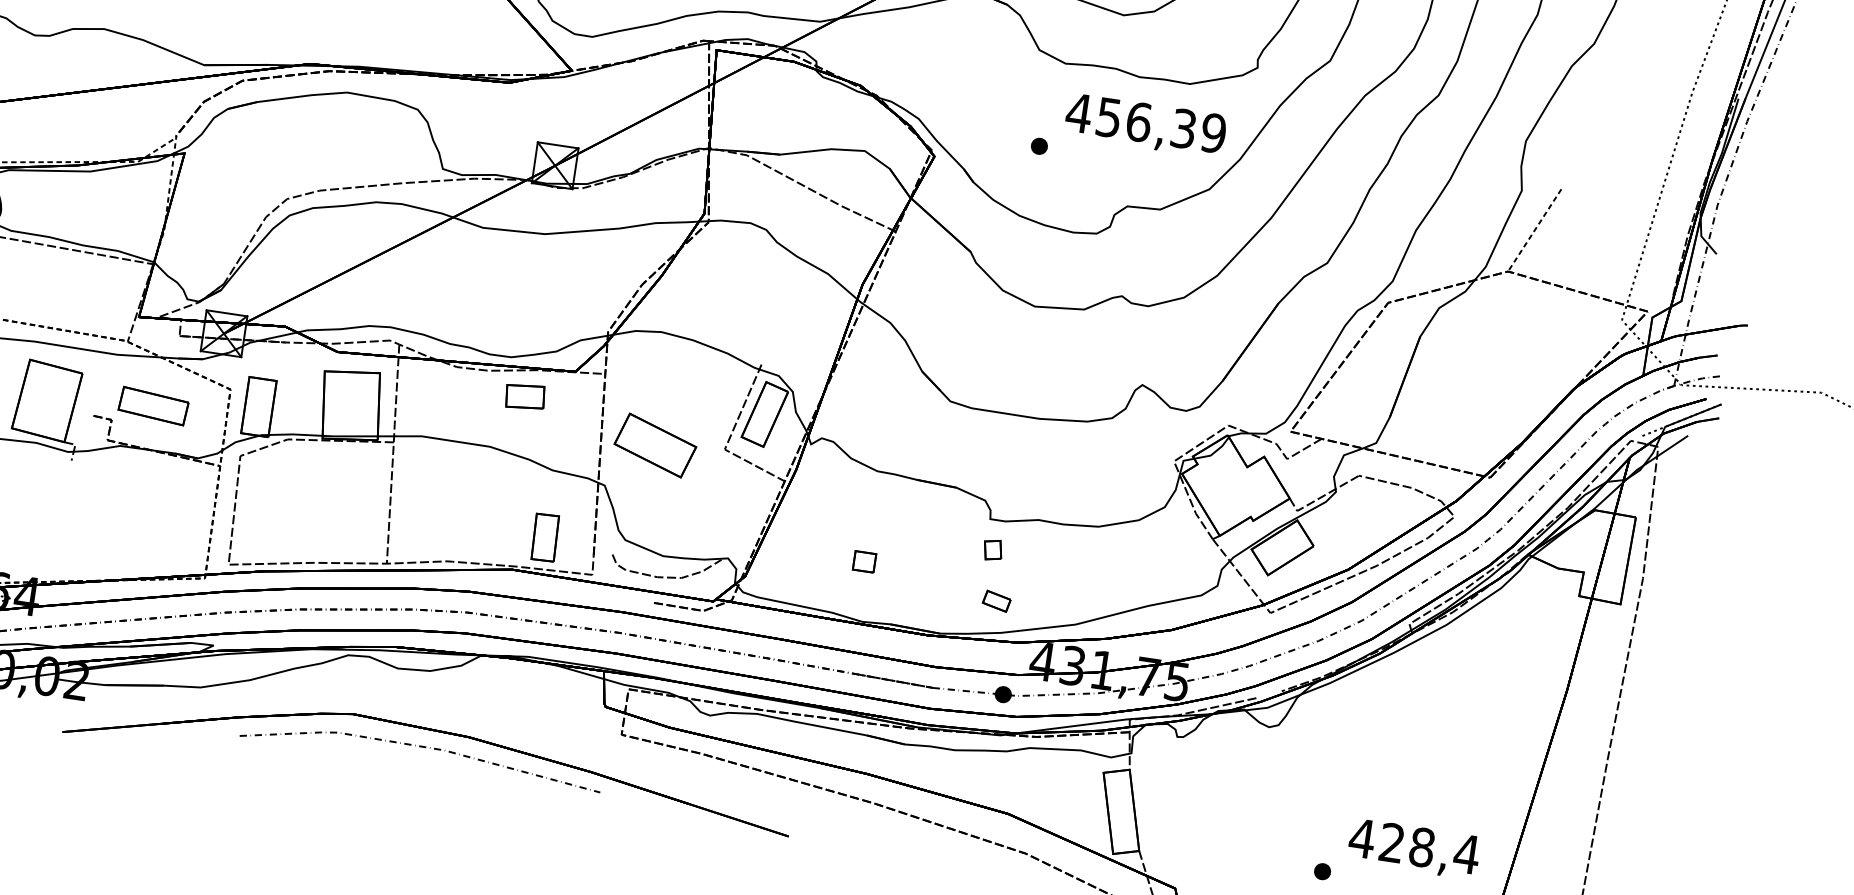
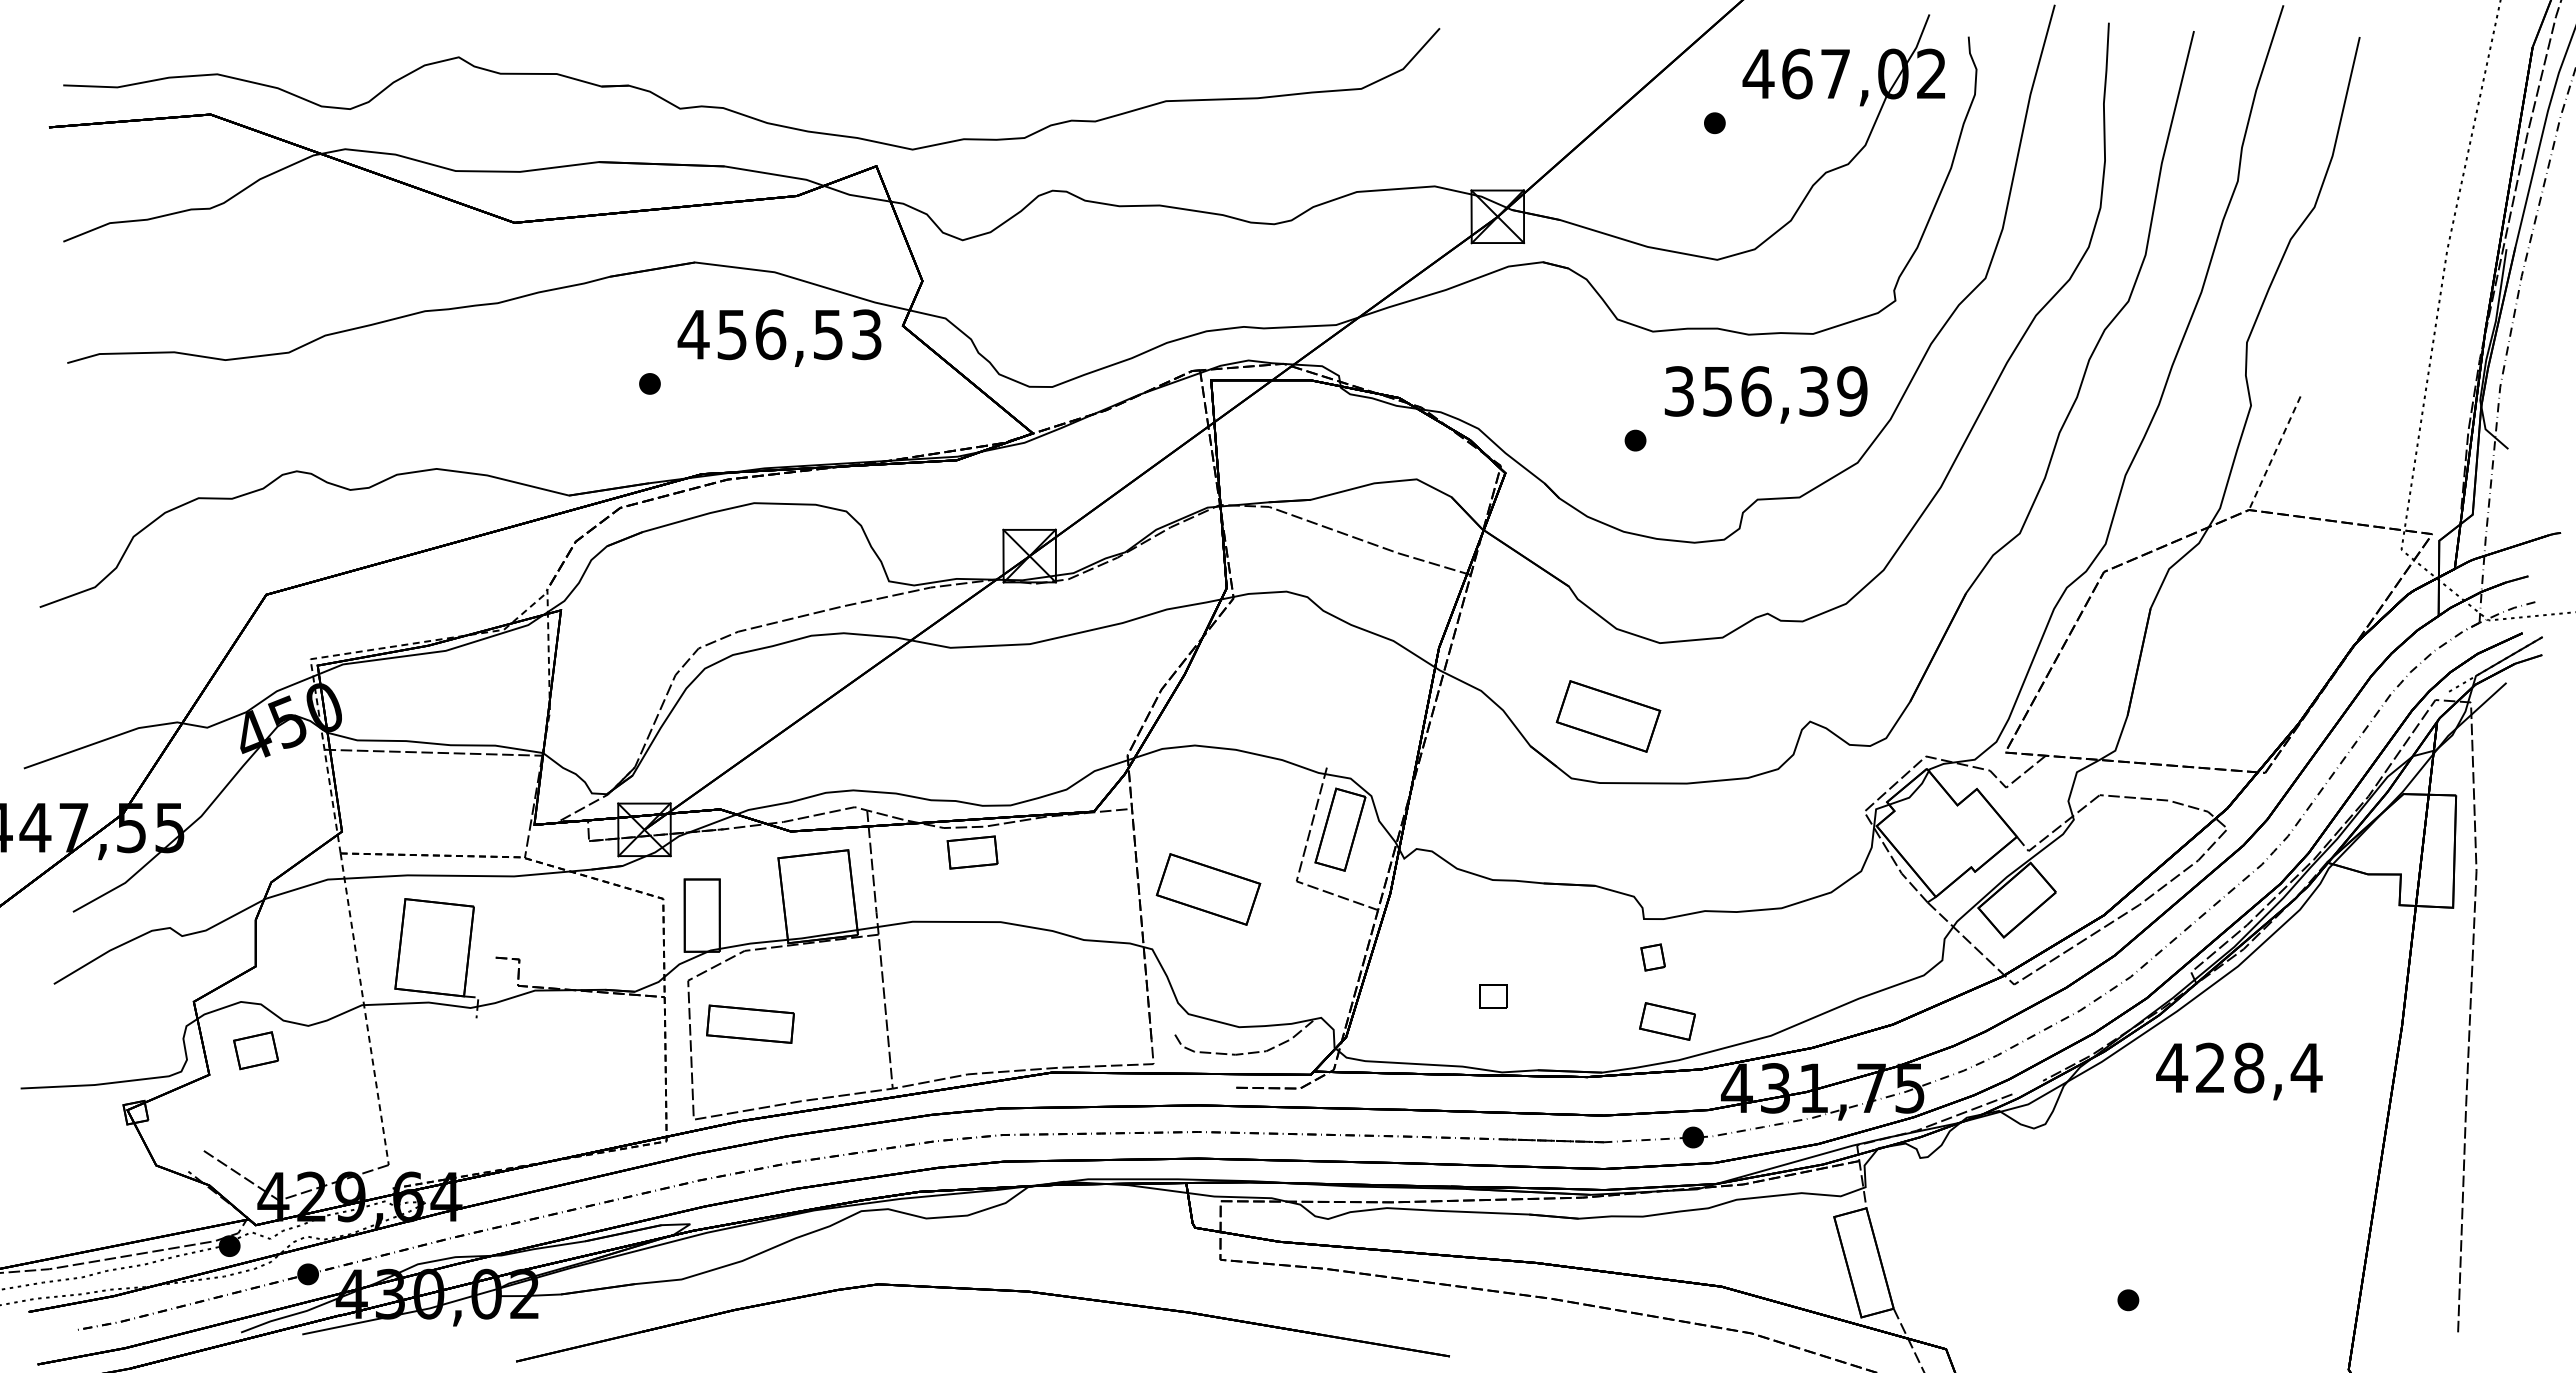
text: (1079, 113) -> (1679, 391), 456,39 -> 356,39
part: (986, 357) -> (1608, 716), added
part: (525, 396) -> (972, 852), moved
part: (153, 405) -> (750, 1023), moved
part: (545, 537) -> (1087, 1025), removed
part: (996, 600) -> (1667, 1020), size x1.6
line: (421, 747) -> (971, 1313), removed
text: (1414, 849) -> (2239, 1071), moved

